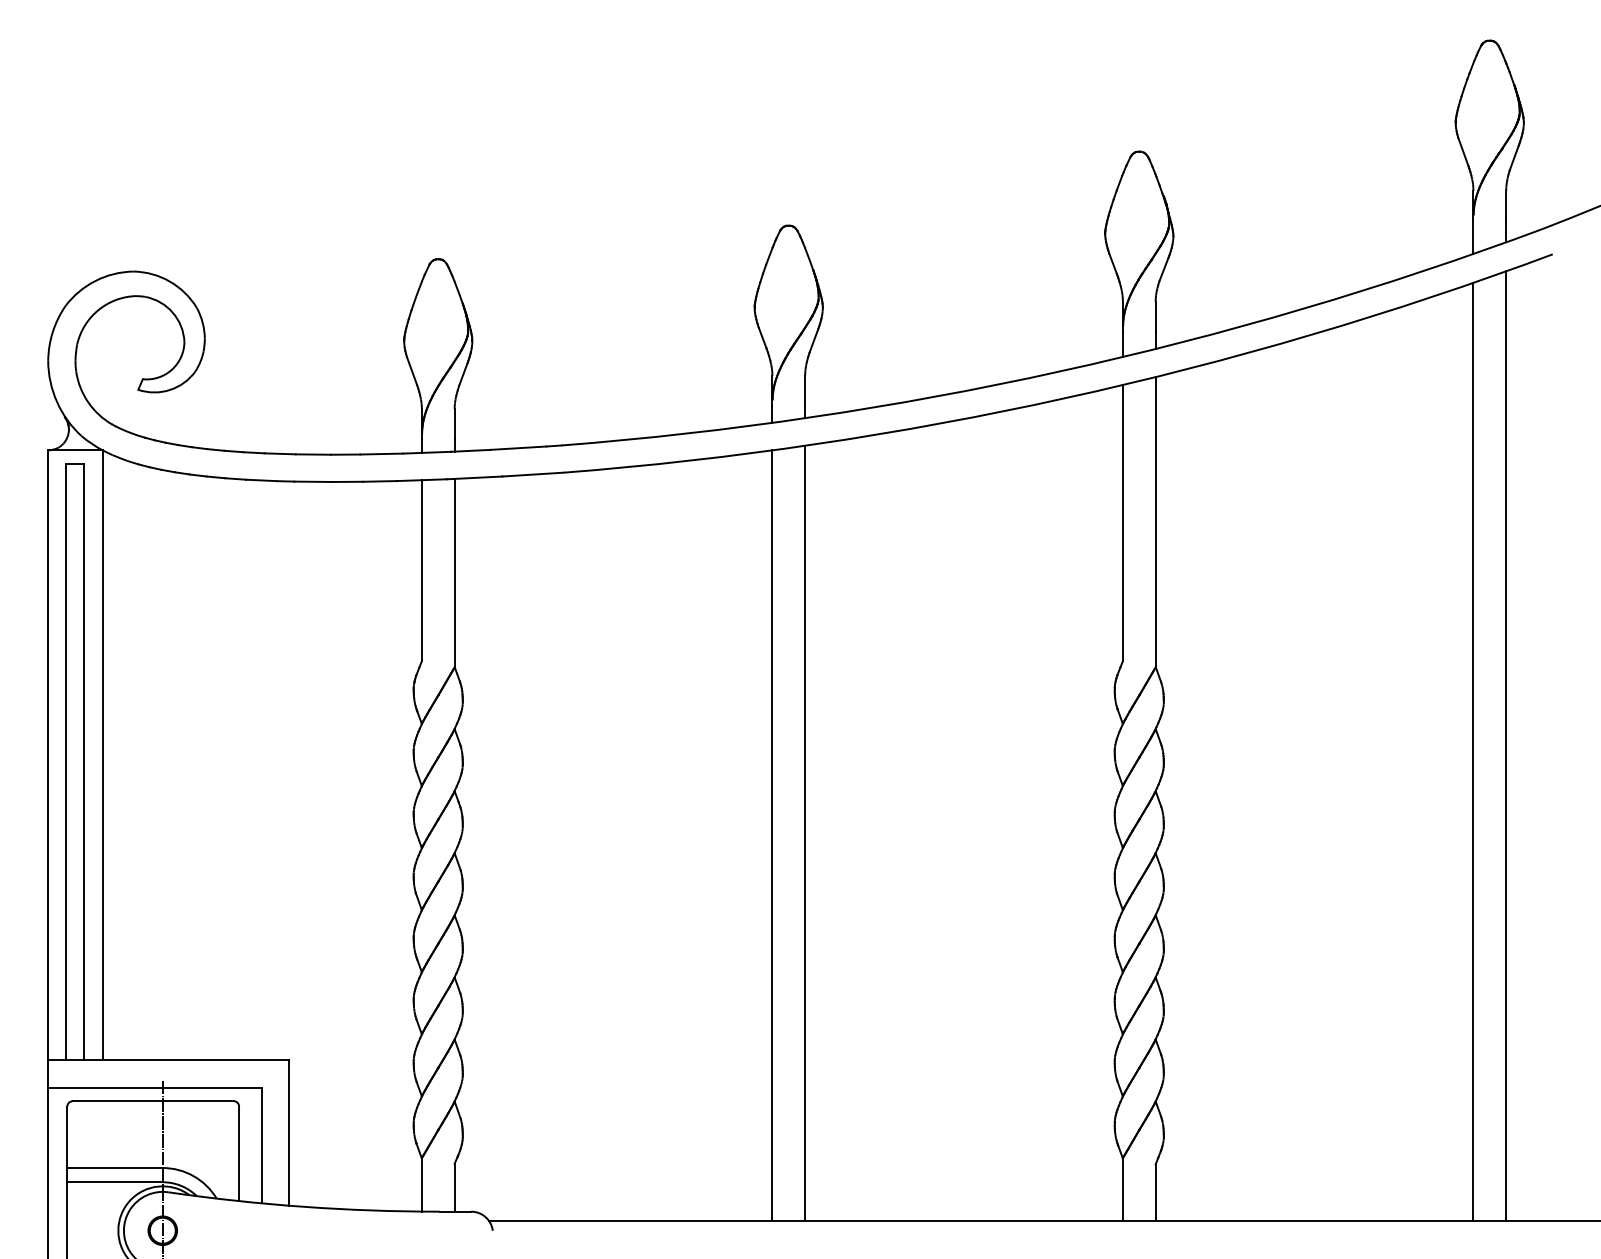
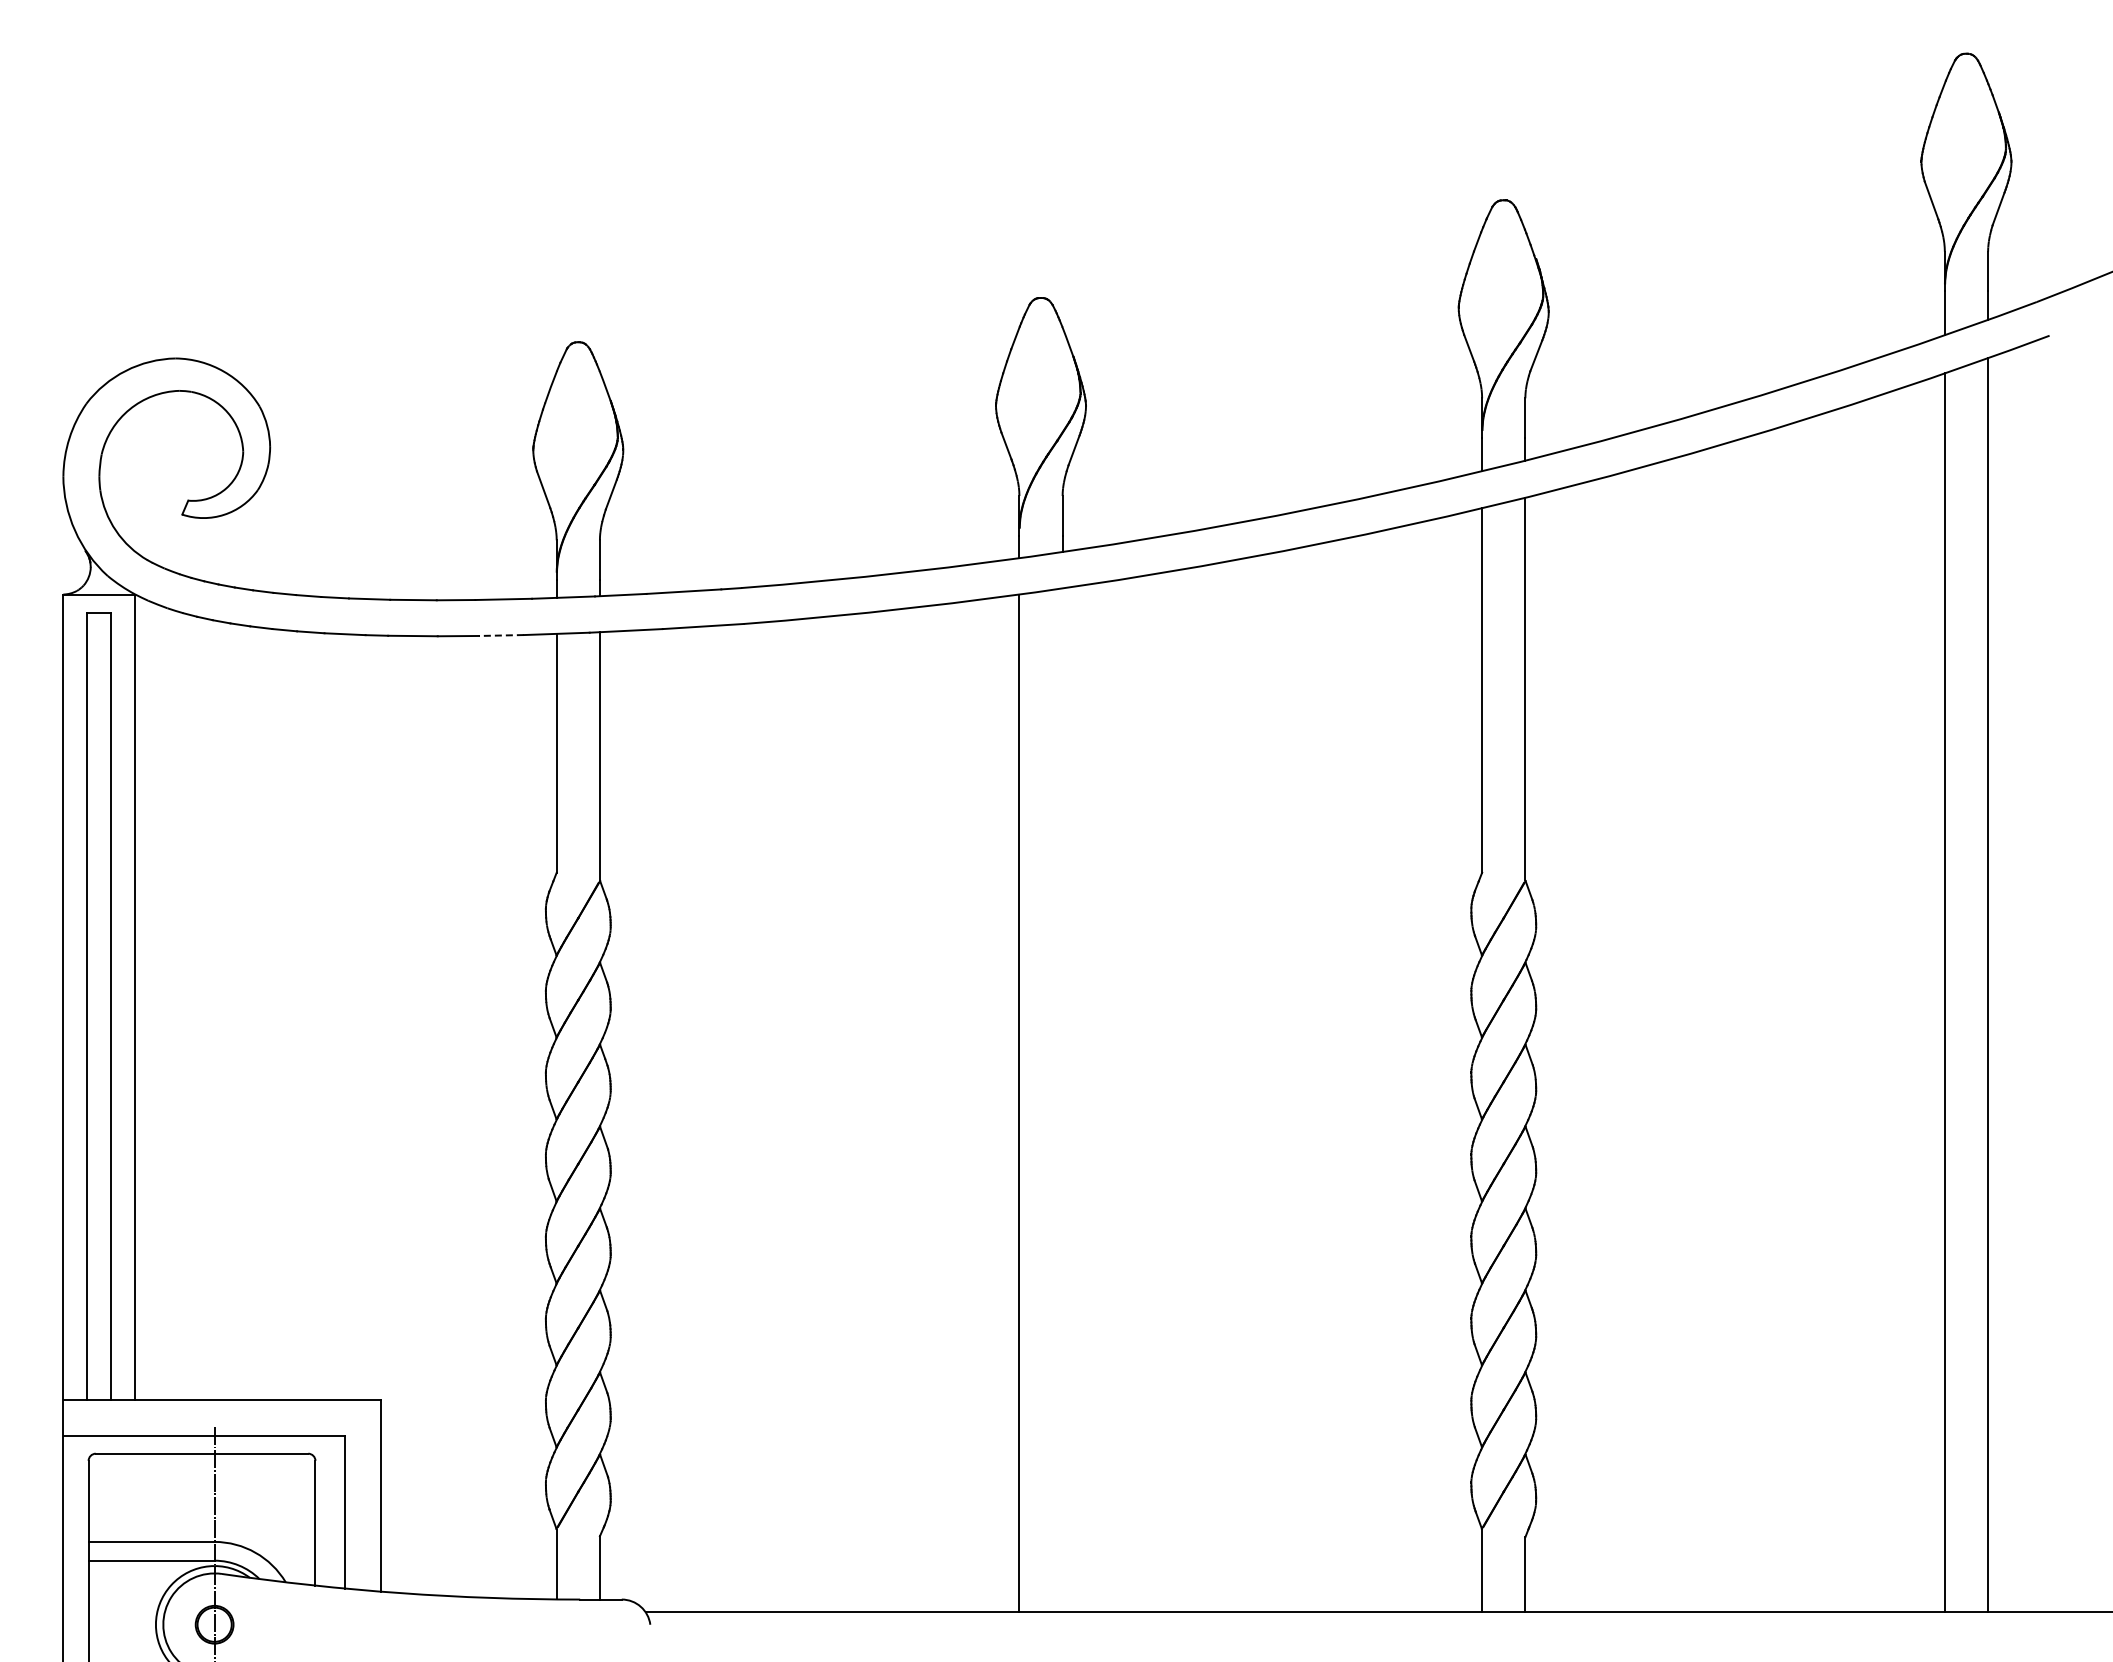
line: (379, 481) -> (500, 635), solid -> dashed
line: (805, 833) -> (1062, 1100), removed

